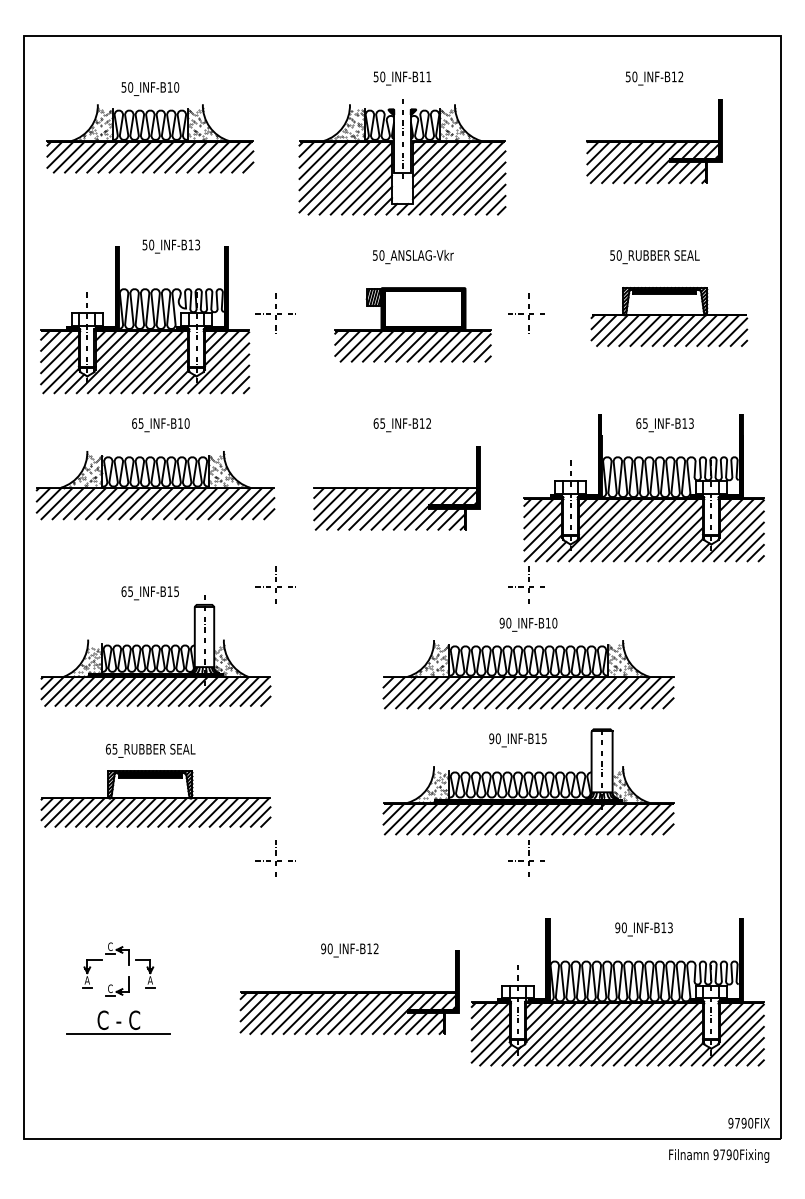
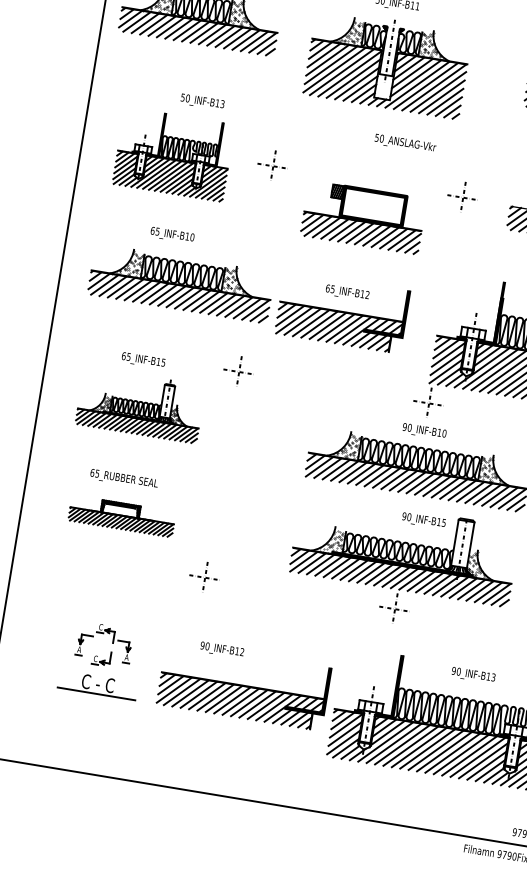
text: (413, 257) -> (405, 144), moved
part: (145, 320) -> (173, 154), size x0.7
part: (412, 324) -> (363, 216), moved
text: (401, 425) -> (346, 293), moved
part: (155, 485) -> (181, 283), moved
part: (155, 650) -> (140, 404), size x0.7
text: (517, 740) -> (423, 520), moved
part: (155, 798) -> (121, 515), size x0.6
text: (349, 950) -> (221, 650), moved
part: (118, 988) -> (101, 659), moved

